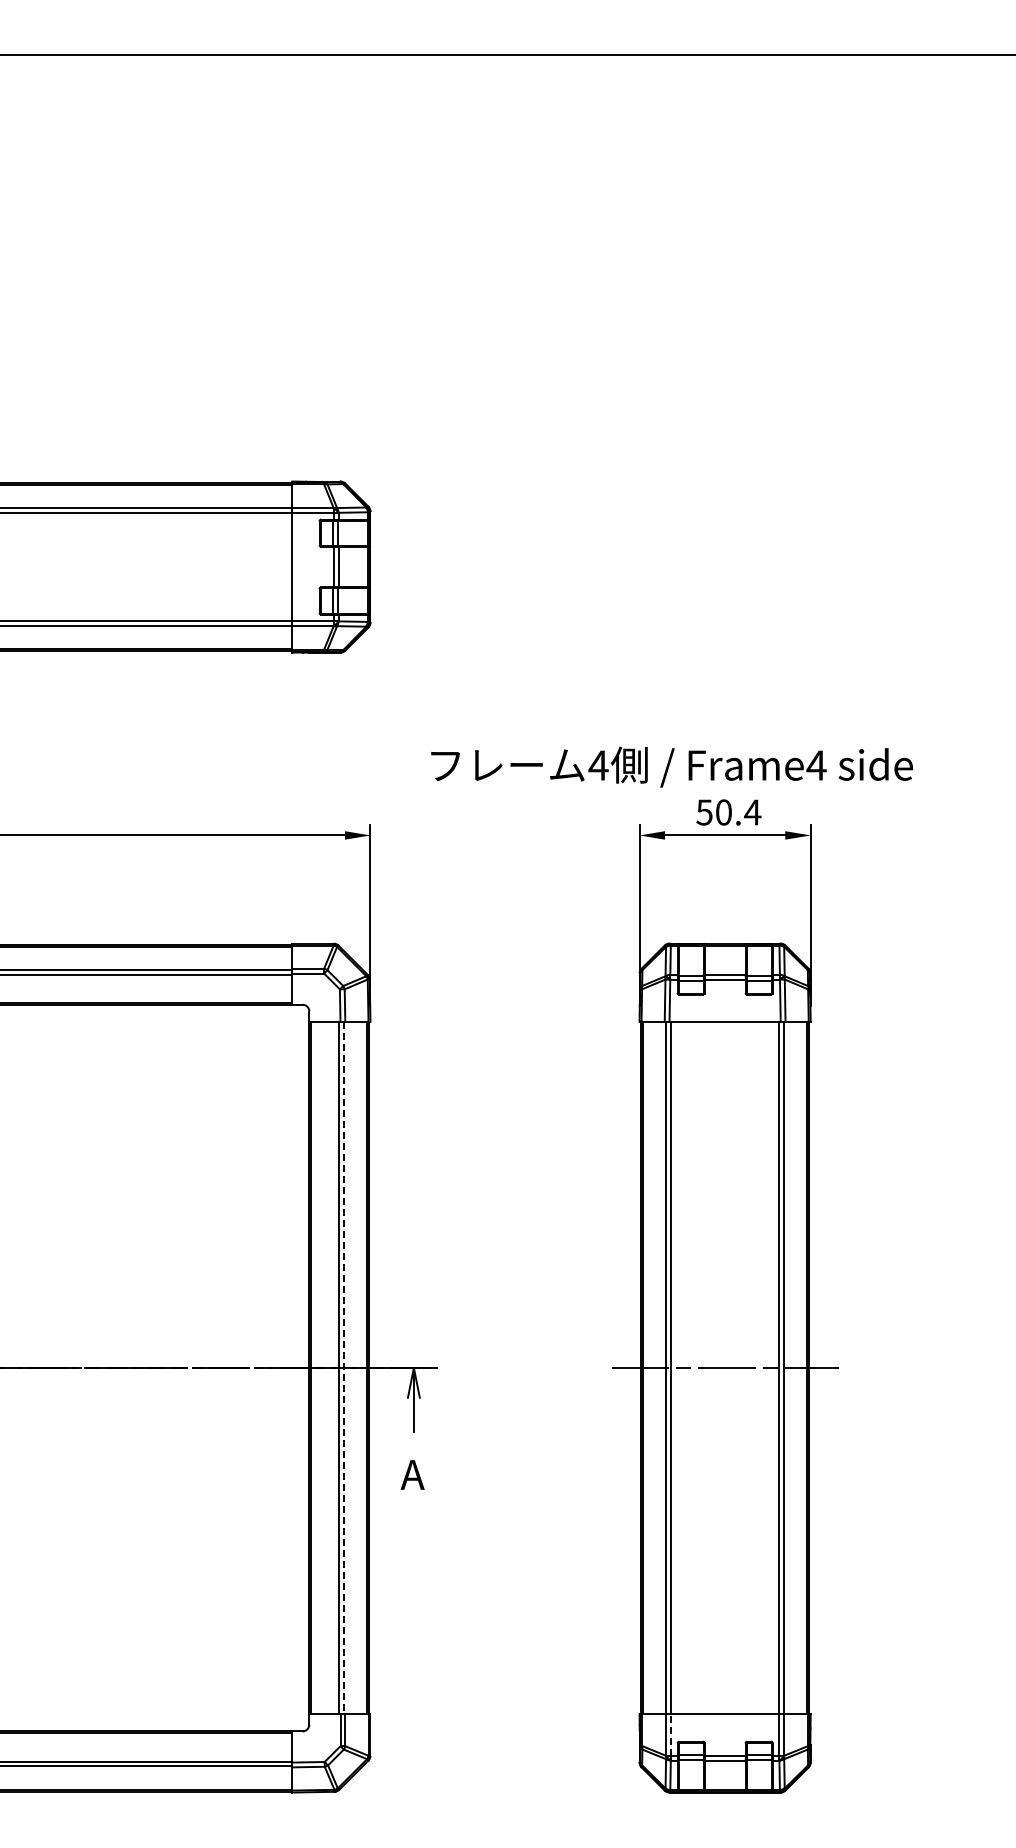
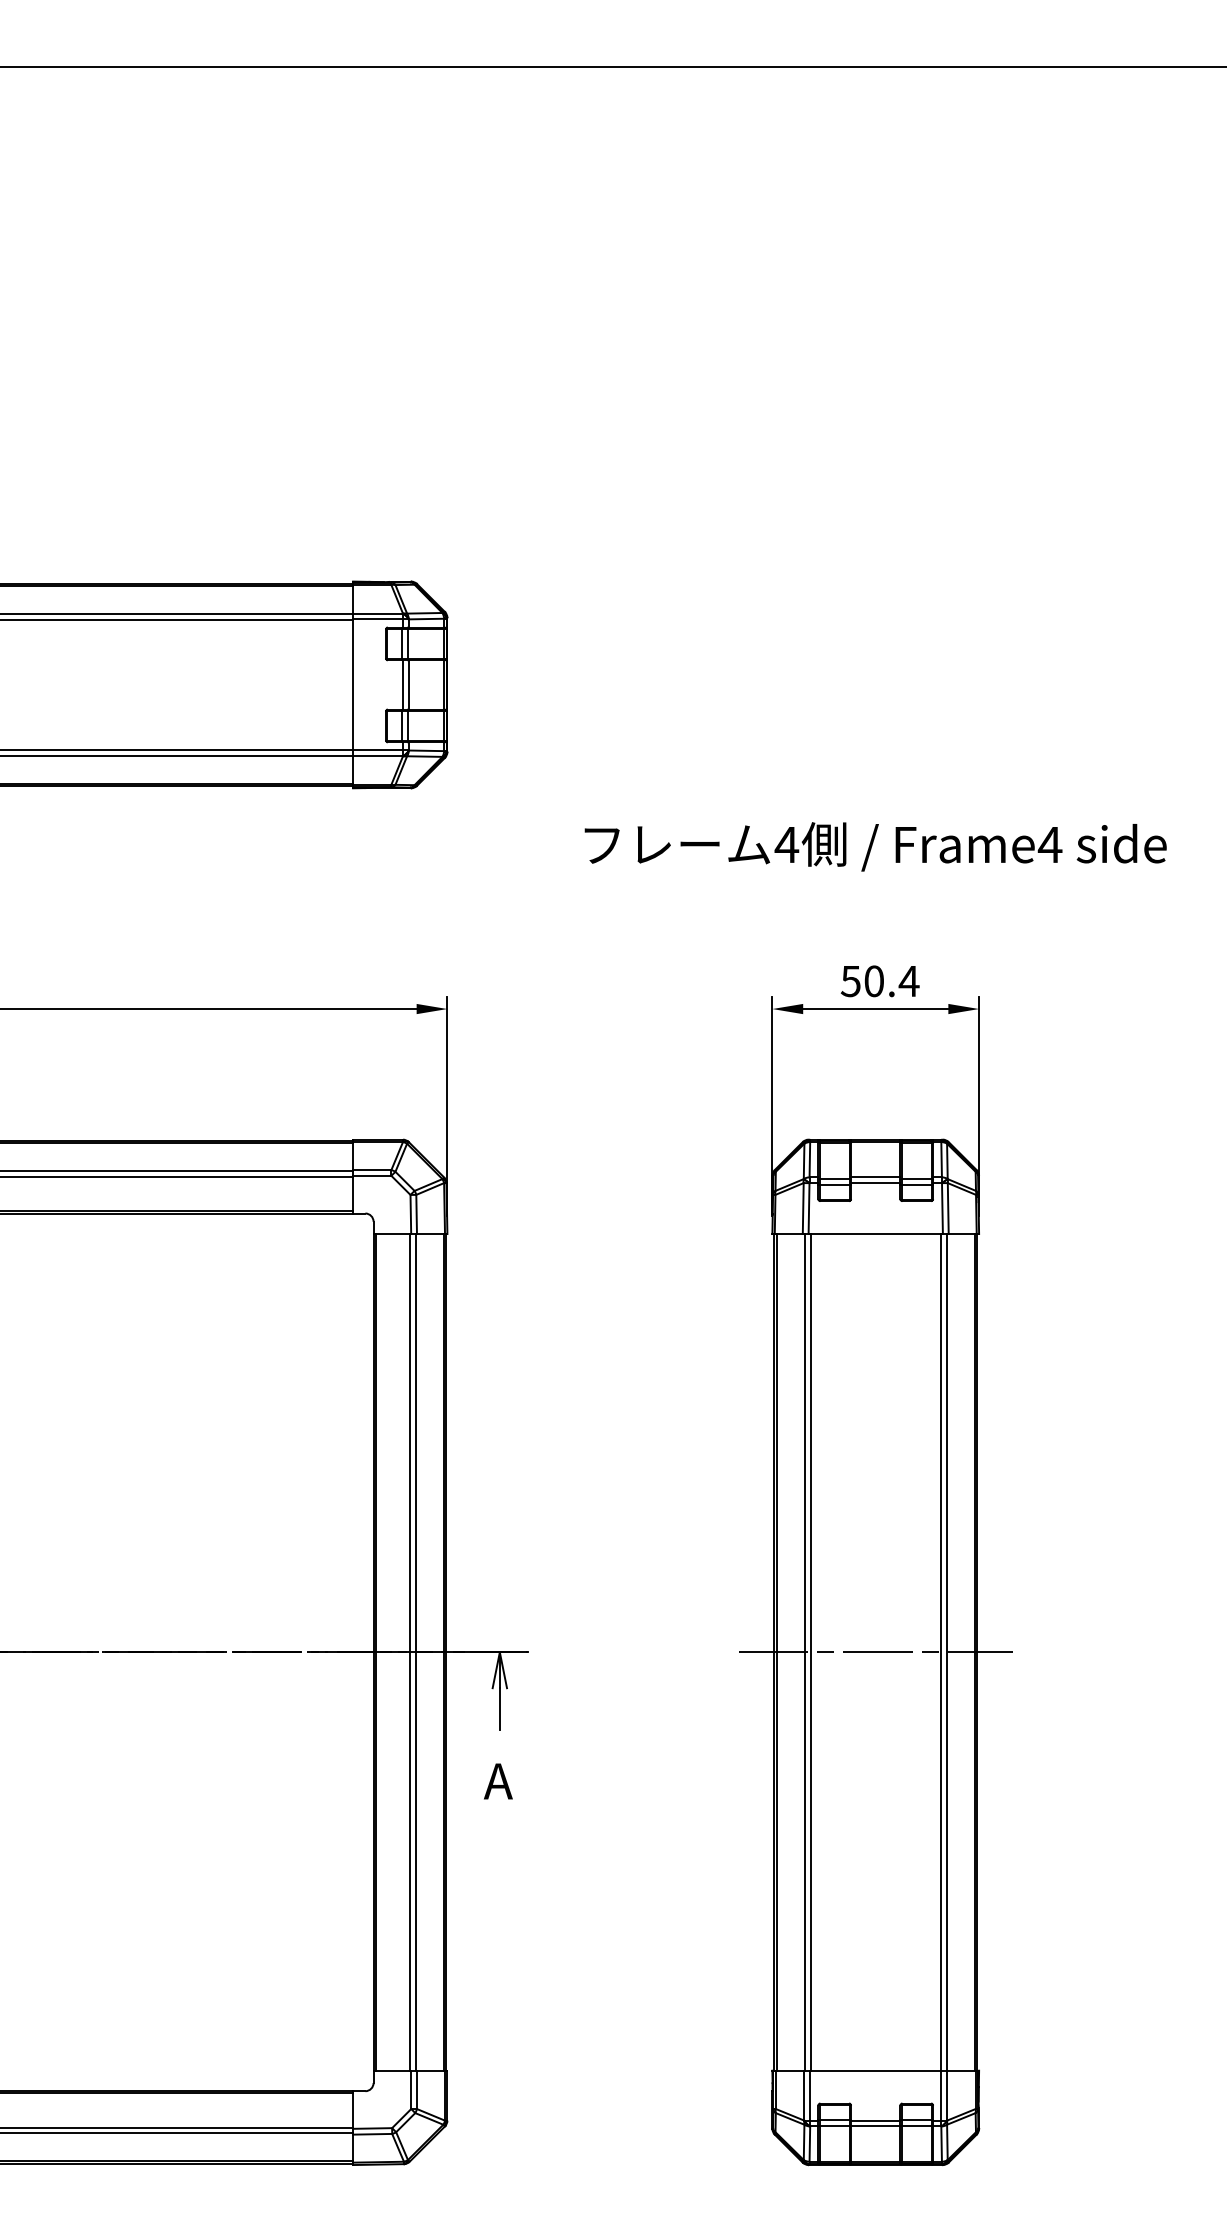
text: (671, 766) -> (874, 846), moved
line: (344, 1368) -> (416, 1652), dashed -> solid
line: (670, 1735) -> (809, 2096), dashed -> solid

